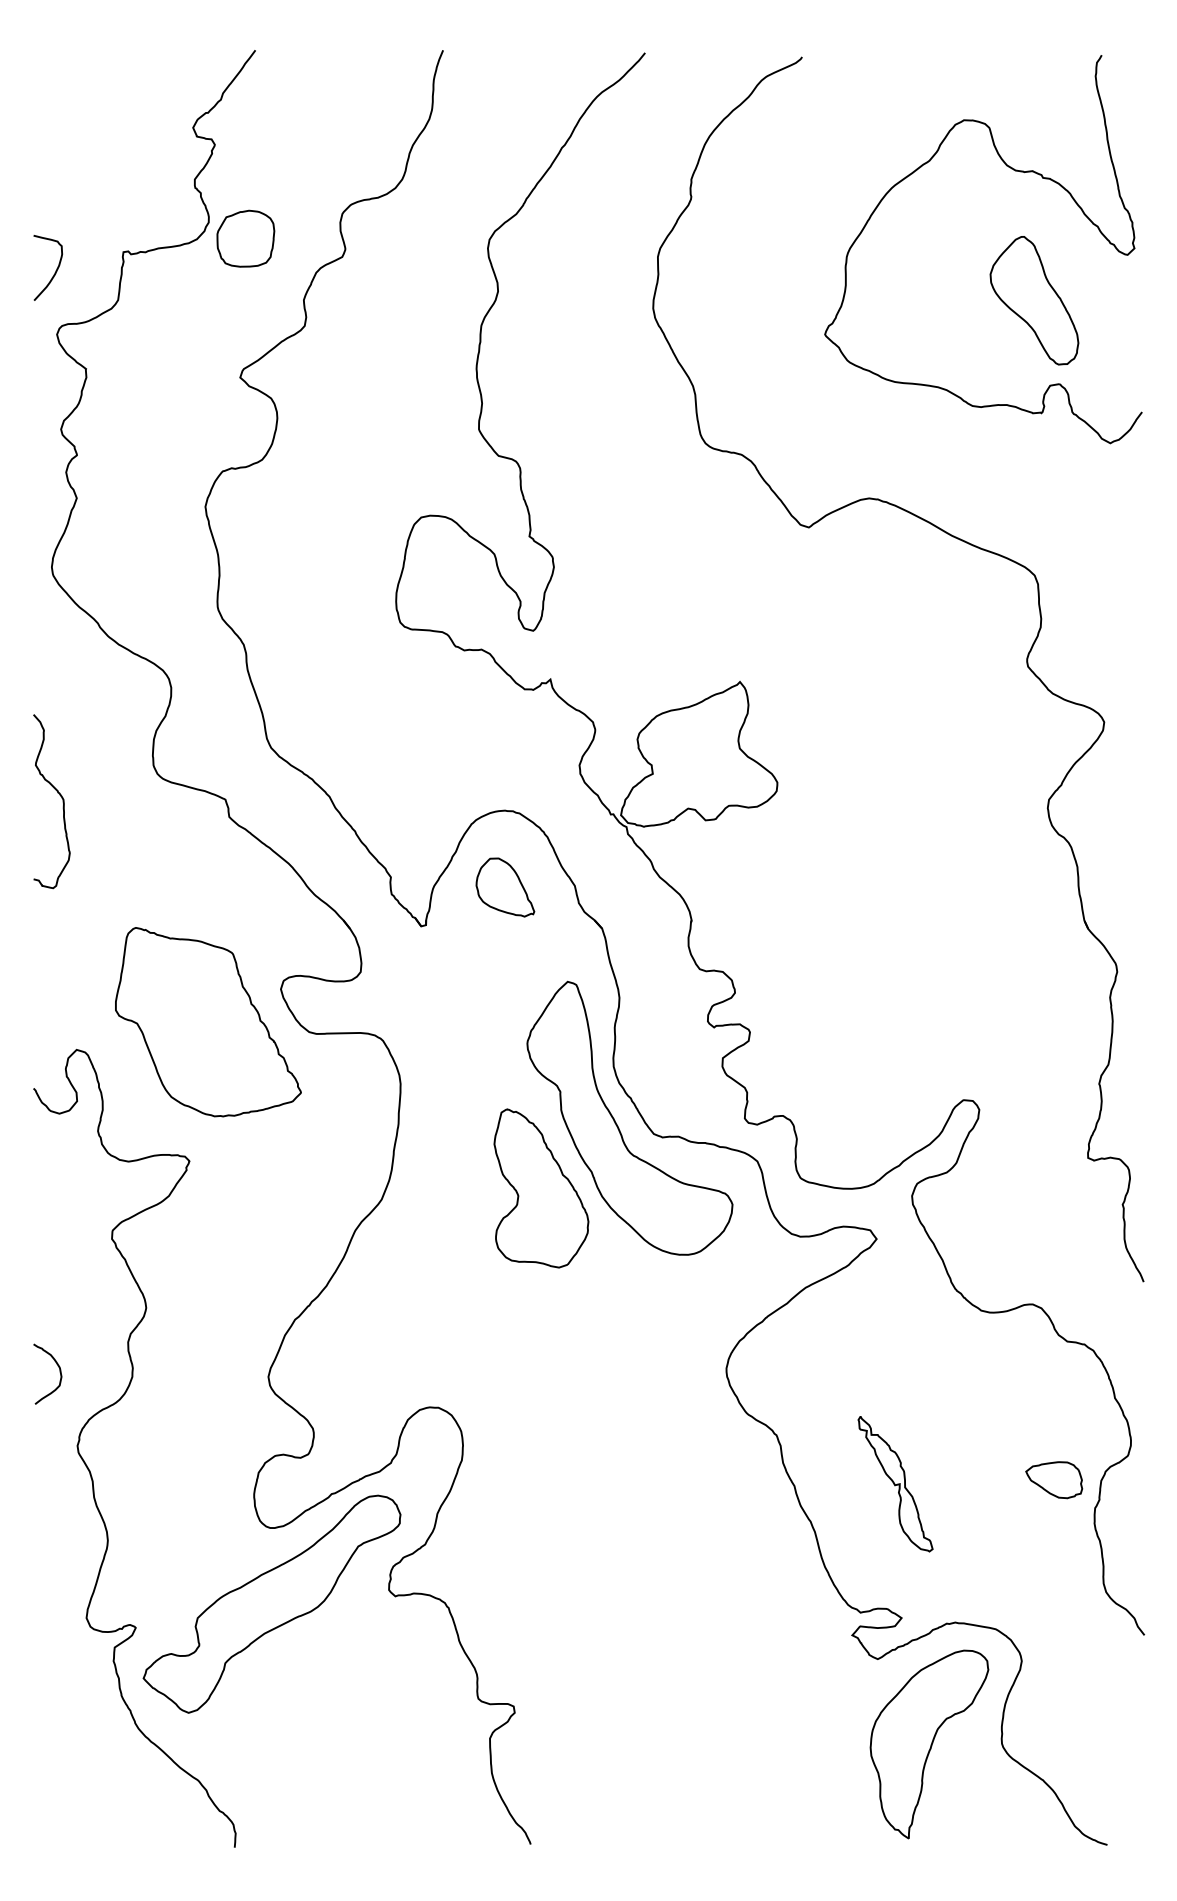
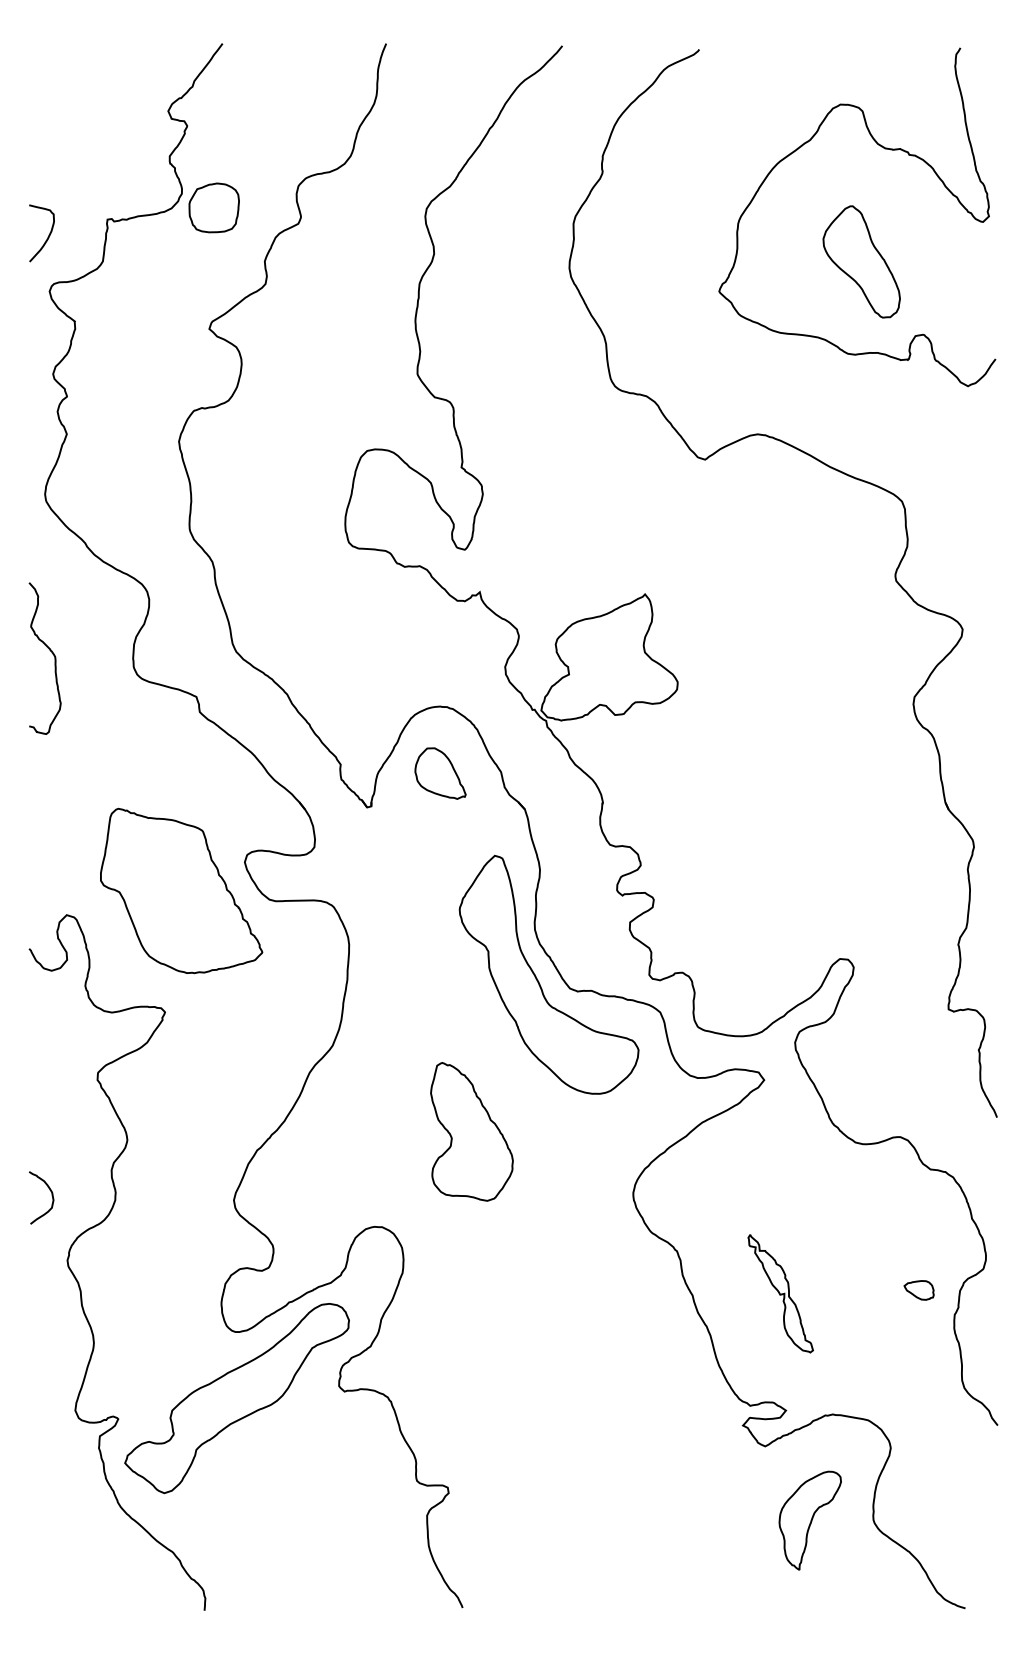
part: (1034, 300) -> (861, 261), moved
curve: (57, 793) -> (50, 651), moved
part: (541, 1188) -> (472, 1131), moved
part: (1054, 1480) -> (919, 1290), size x0.6
part: (929, 1744) -> (810, 1520), size x0.6

